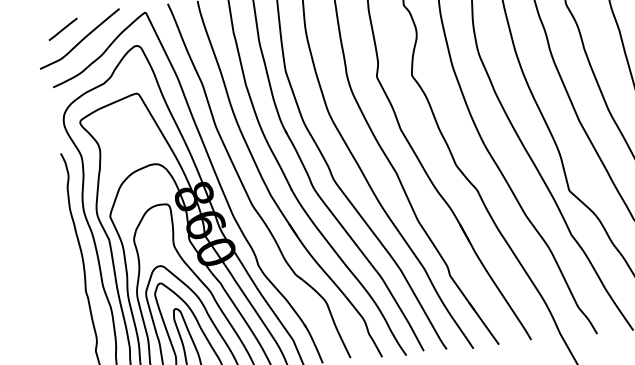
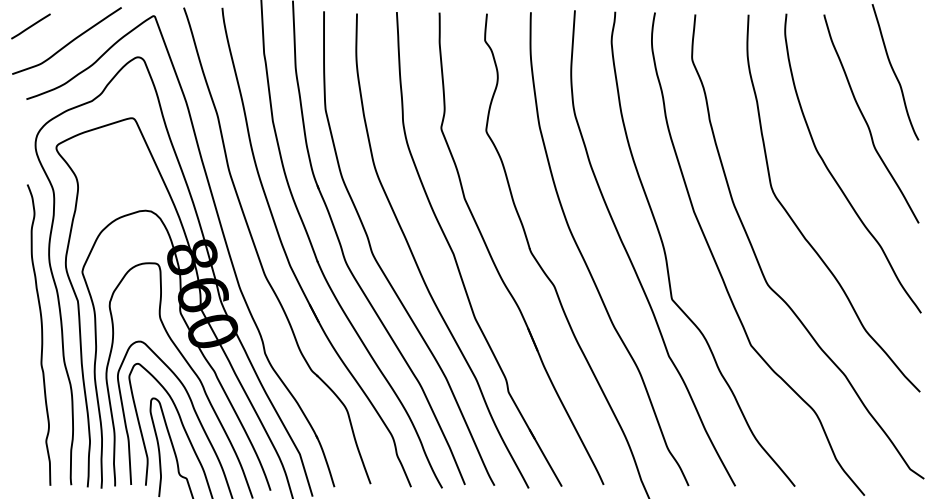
line: (62, 29) -> (30, 26), moved

